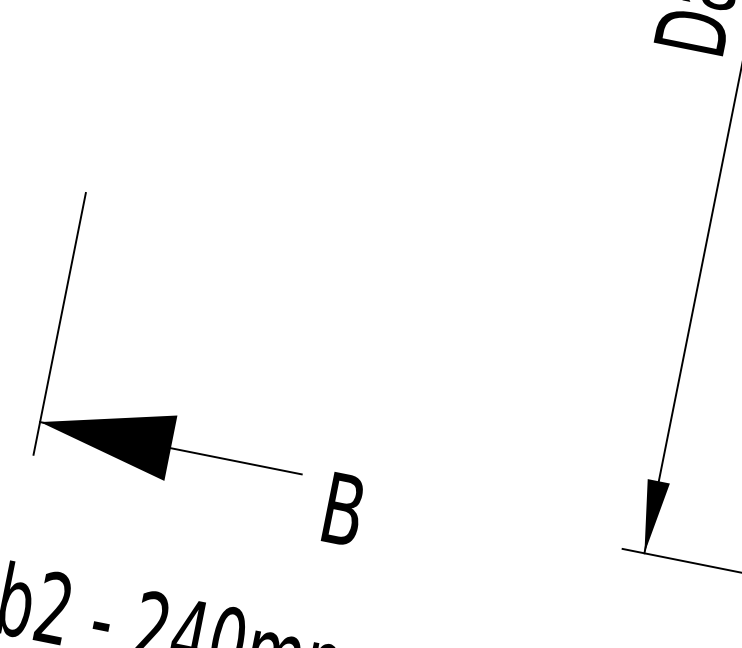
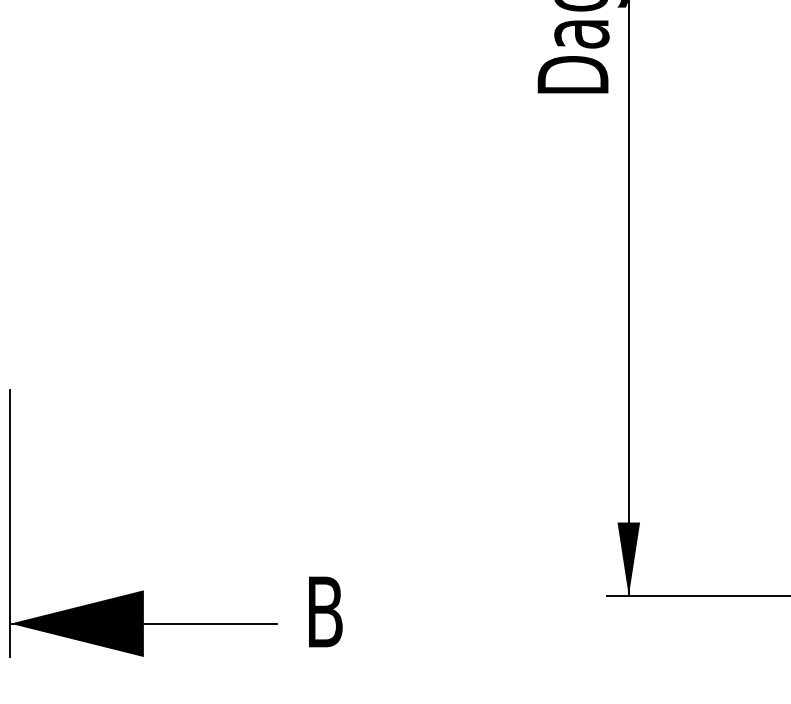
part: (177, 415) -> (143, 590), moved

